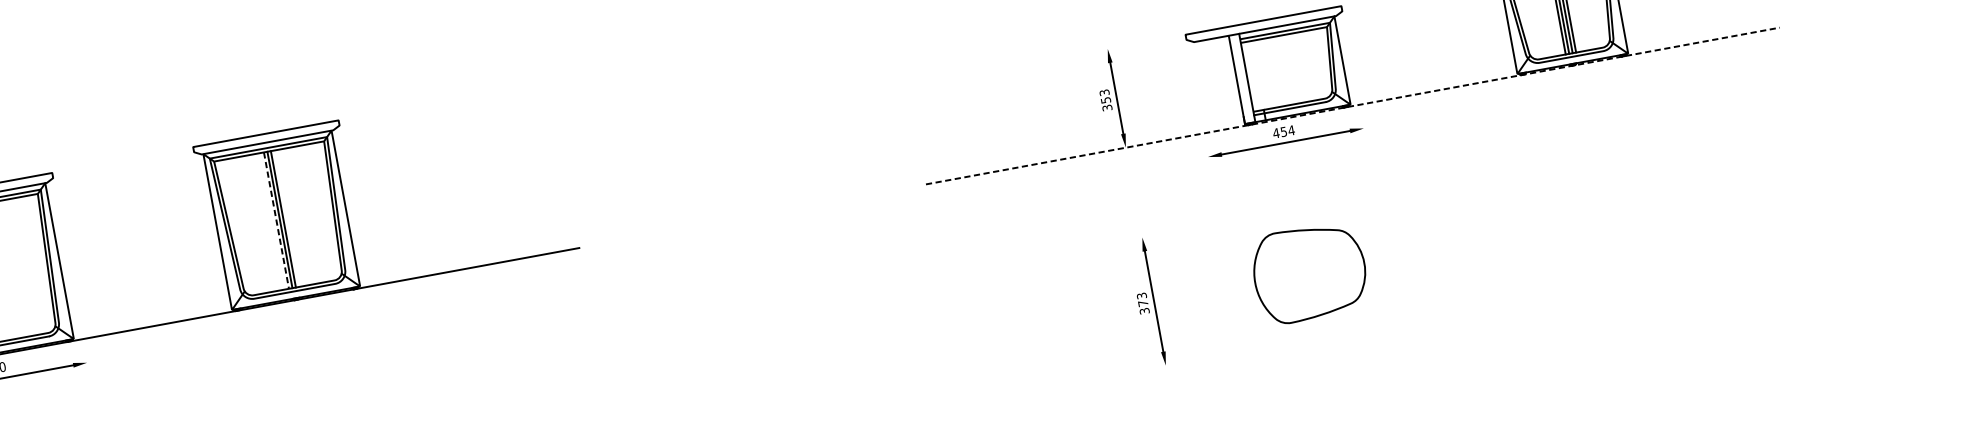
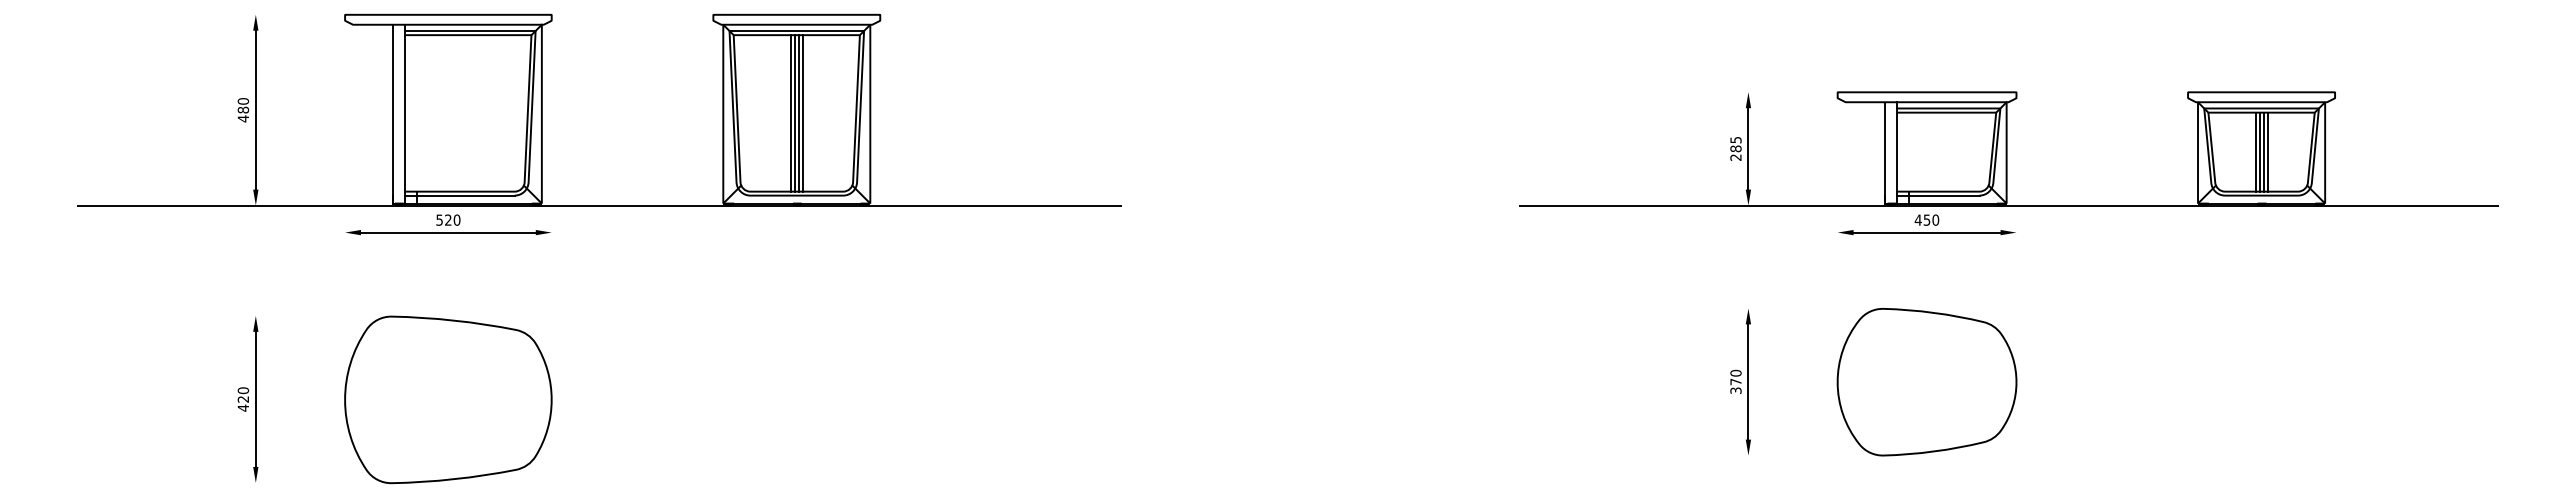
text: (1105, 100) -> (1735, 148), 353 -> 285
line: (1352, 106) -> (2008, 205), dashed -> solid
text: (1291, 129) -> (1935, 219), 454 -> 450
line: (286, 218) -> (802, 113), added
line: (276, 220) -> (790, 113), dashed -> solid
part: (1309, 273) -> (1926, 382), size x1.43
text: (1141, 295) -> (1735, 372), 373 -> 370

